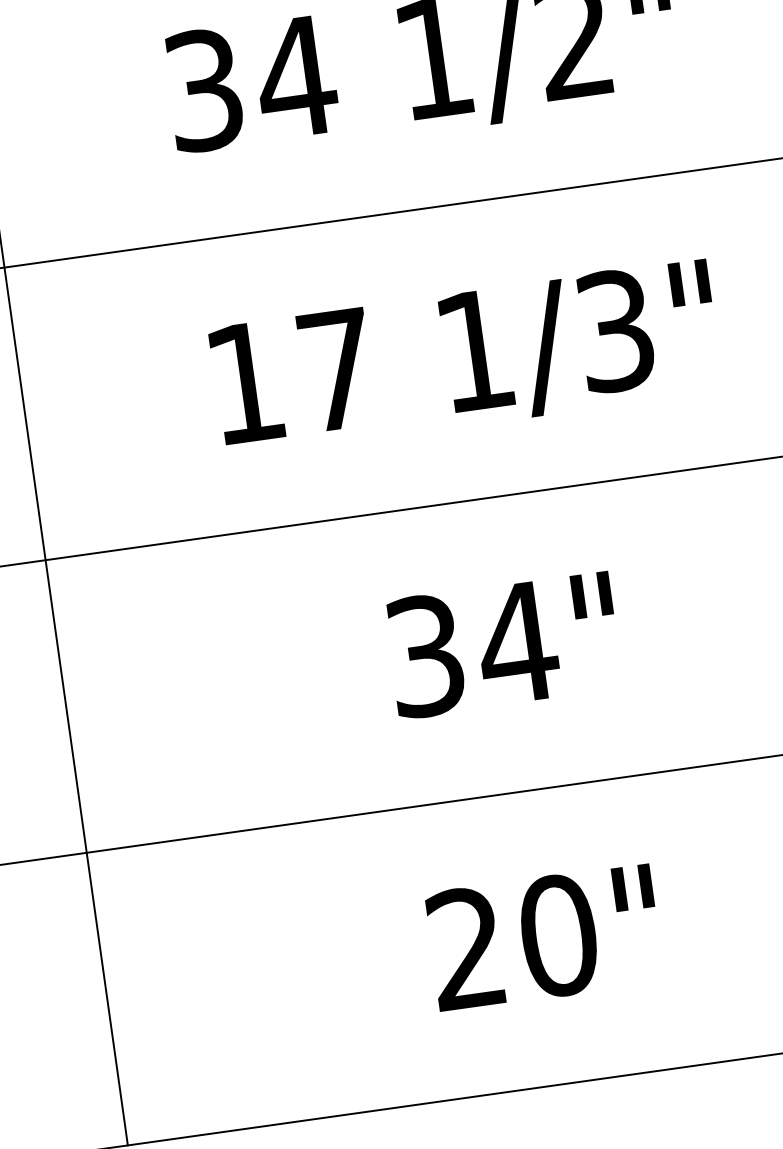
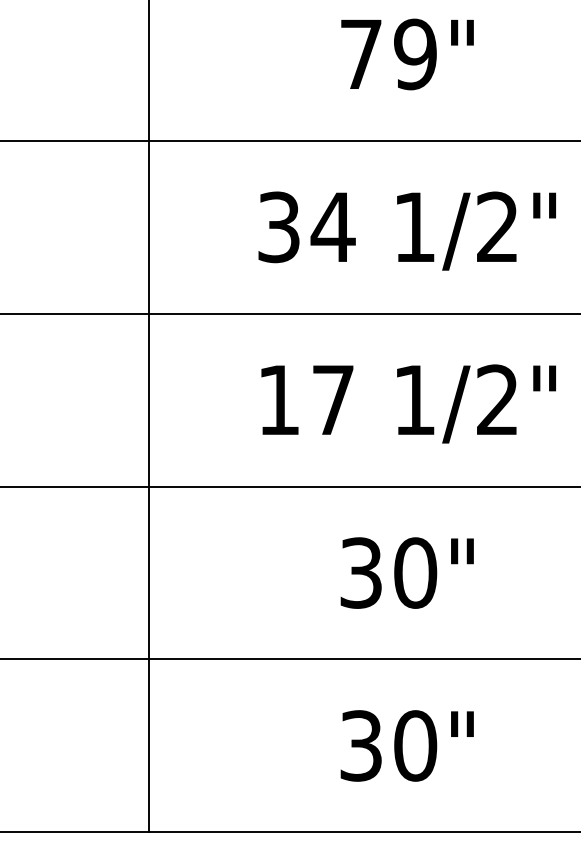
text: (615, 331) -> (497, 400), 1/3" -> 1/2"
text: (515, 642) -> (414, 572), 34" -> 30"
text: (465, 948) -> (360, 745), 20" -> 30"

